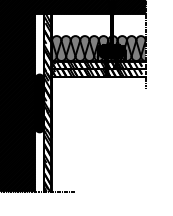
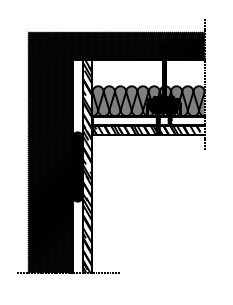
hatch: (97, 64) -> (146, 120), removed

